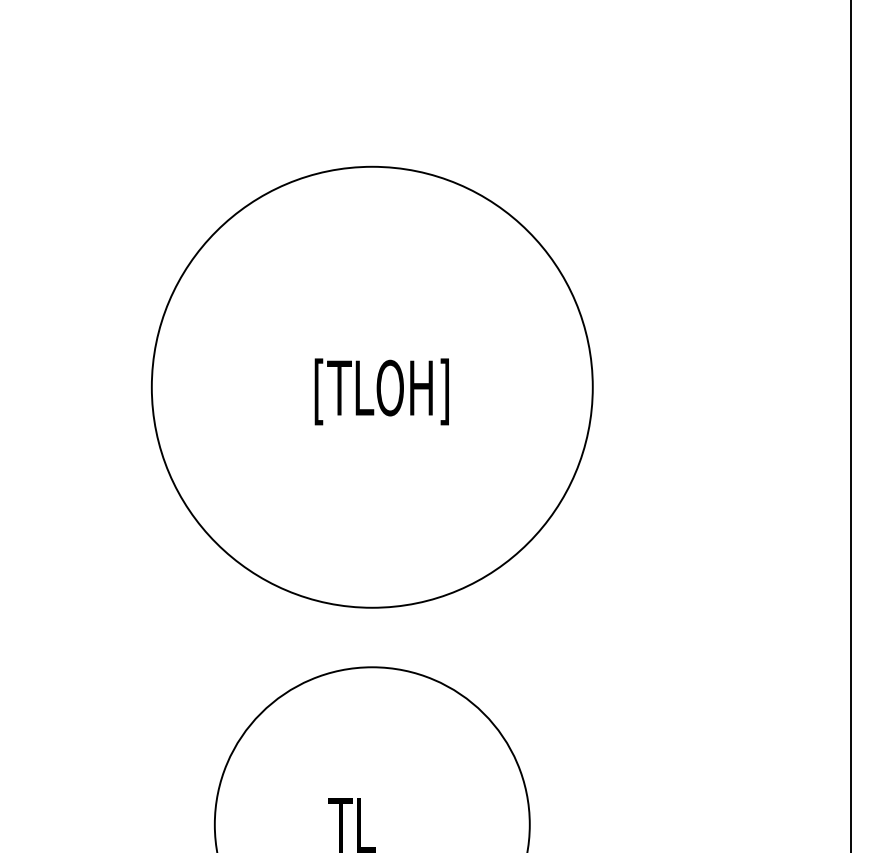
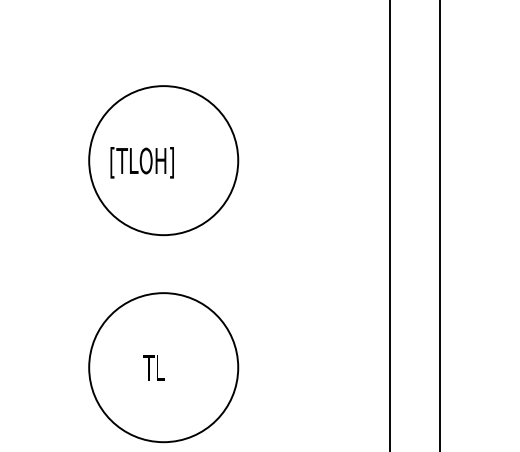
circle: (371, 387) -> (163, 160), size x0.71
text: (380, 391) -> (141, 162), moved

